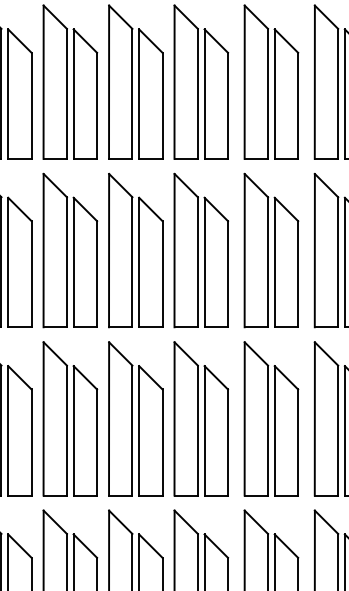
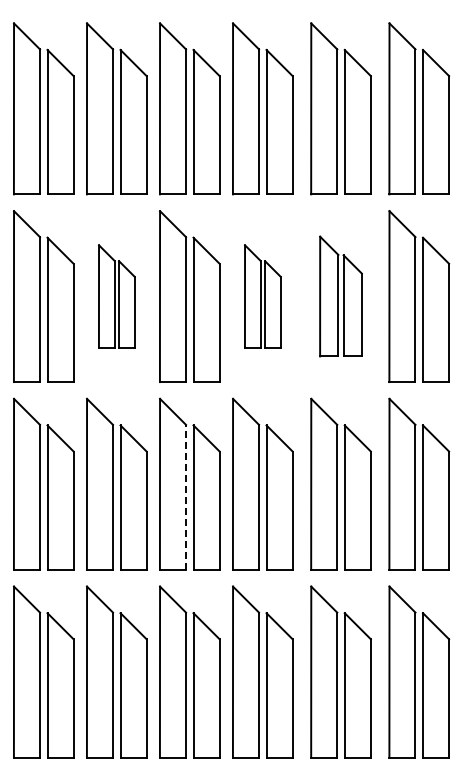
part: (70, 250) -> (116, 296), size x0.6
part: (200, 250) -> (262, 296), size x0.6
part: (270, 250) -> (340, 296), size x0.7
line: (132, 429) -> (186, 496), solid -> dashed

